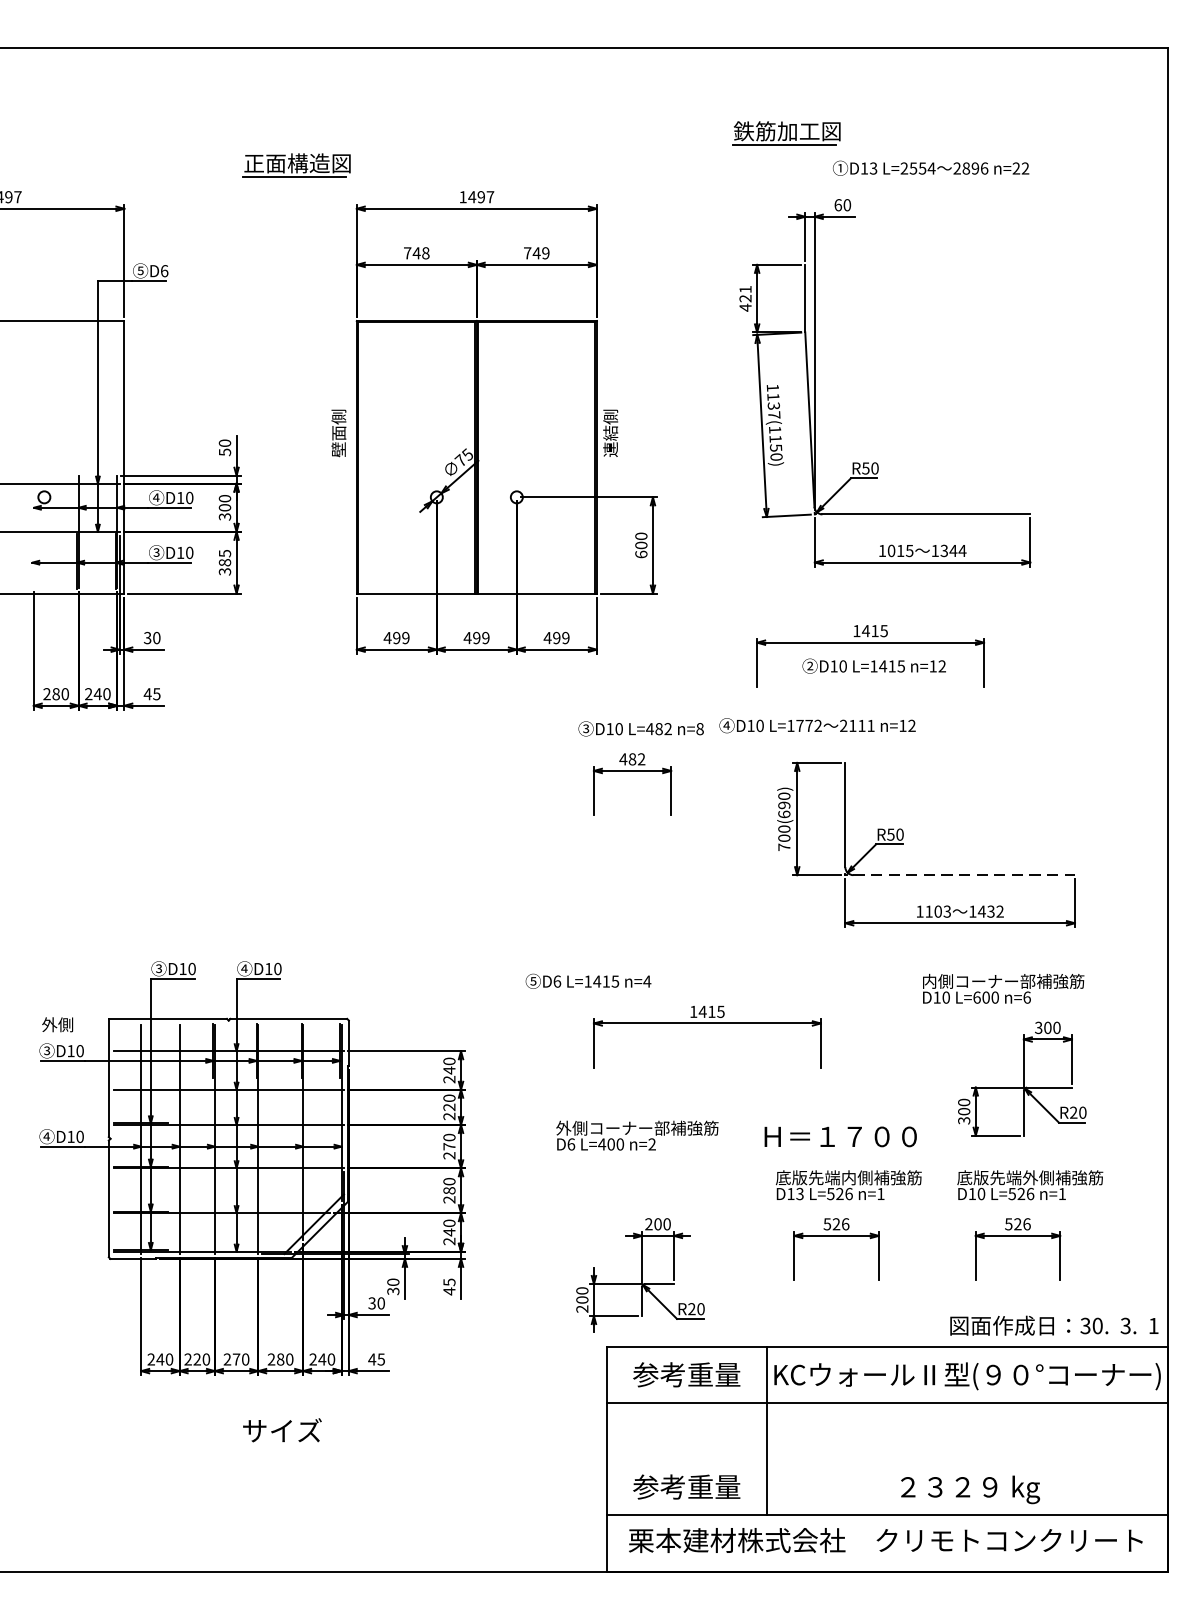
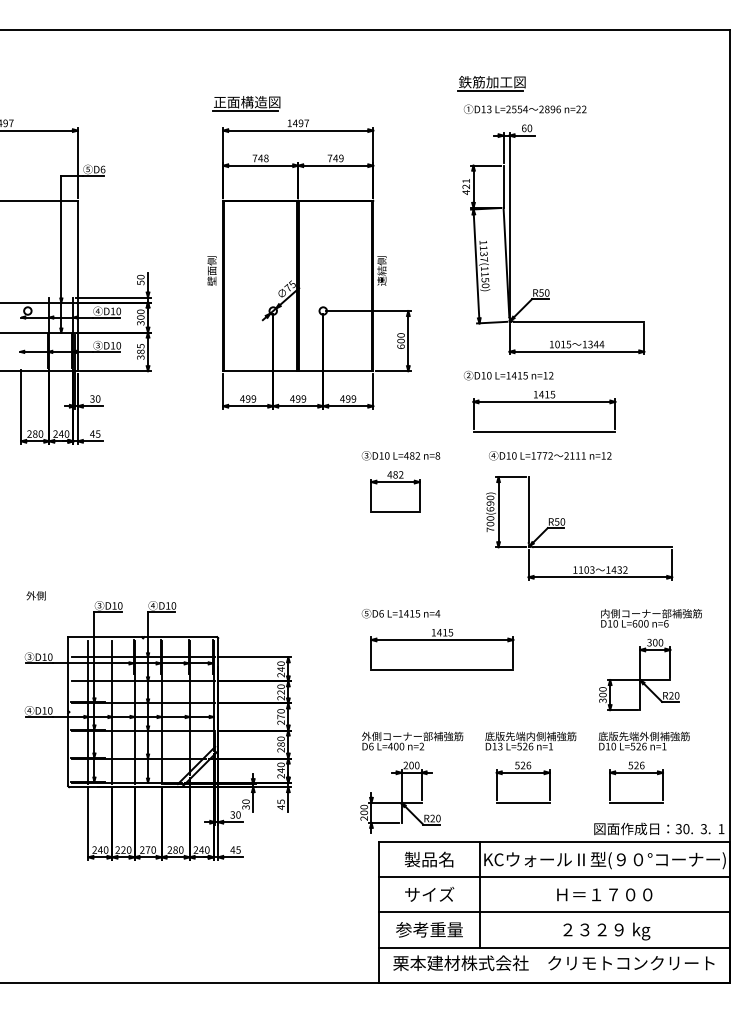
part: (296, 165) -> (246, 103), moved
text: (929, 167) -> (524, 108), moved
text: (873, 666) -> (508, 375), moved
line: (870, 690) -> (544, 431), added
text: (817, 725) -> (550, 455), moved
line: (632, 819) -> (395, 512), added
line: (965, 875) -> (603, 547), dashed -> solid
text: (587, 981) -> (400, 613), moved
text: (1003, 989) -> (651, 618), moved
text: (56, 1024) -> (35, 595), moved
line: (707, 1072) -> (442, 670), added
text: (637, 1134) -> (412, 740), moved
text: (840, 1136) -> (604, 894), moved
line: (835, 1283) -> (522, 802), added
line: (1017, 1283) -> (636, 802), added
text: (686, 1374) -> (429, 859), 参考重量 -> 製品名
text: (282, 1429) -> (429, 893), moved
line: (886, 1459) -> (554, 912), added

